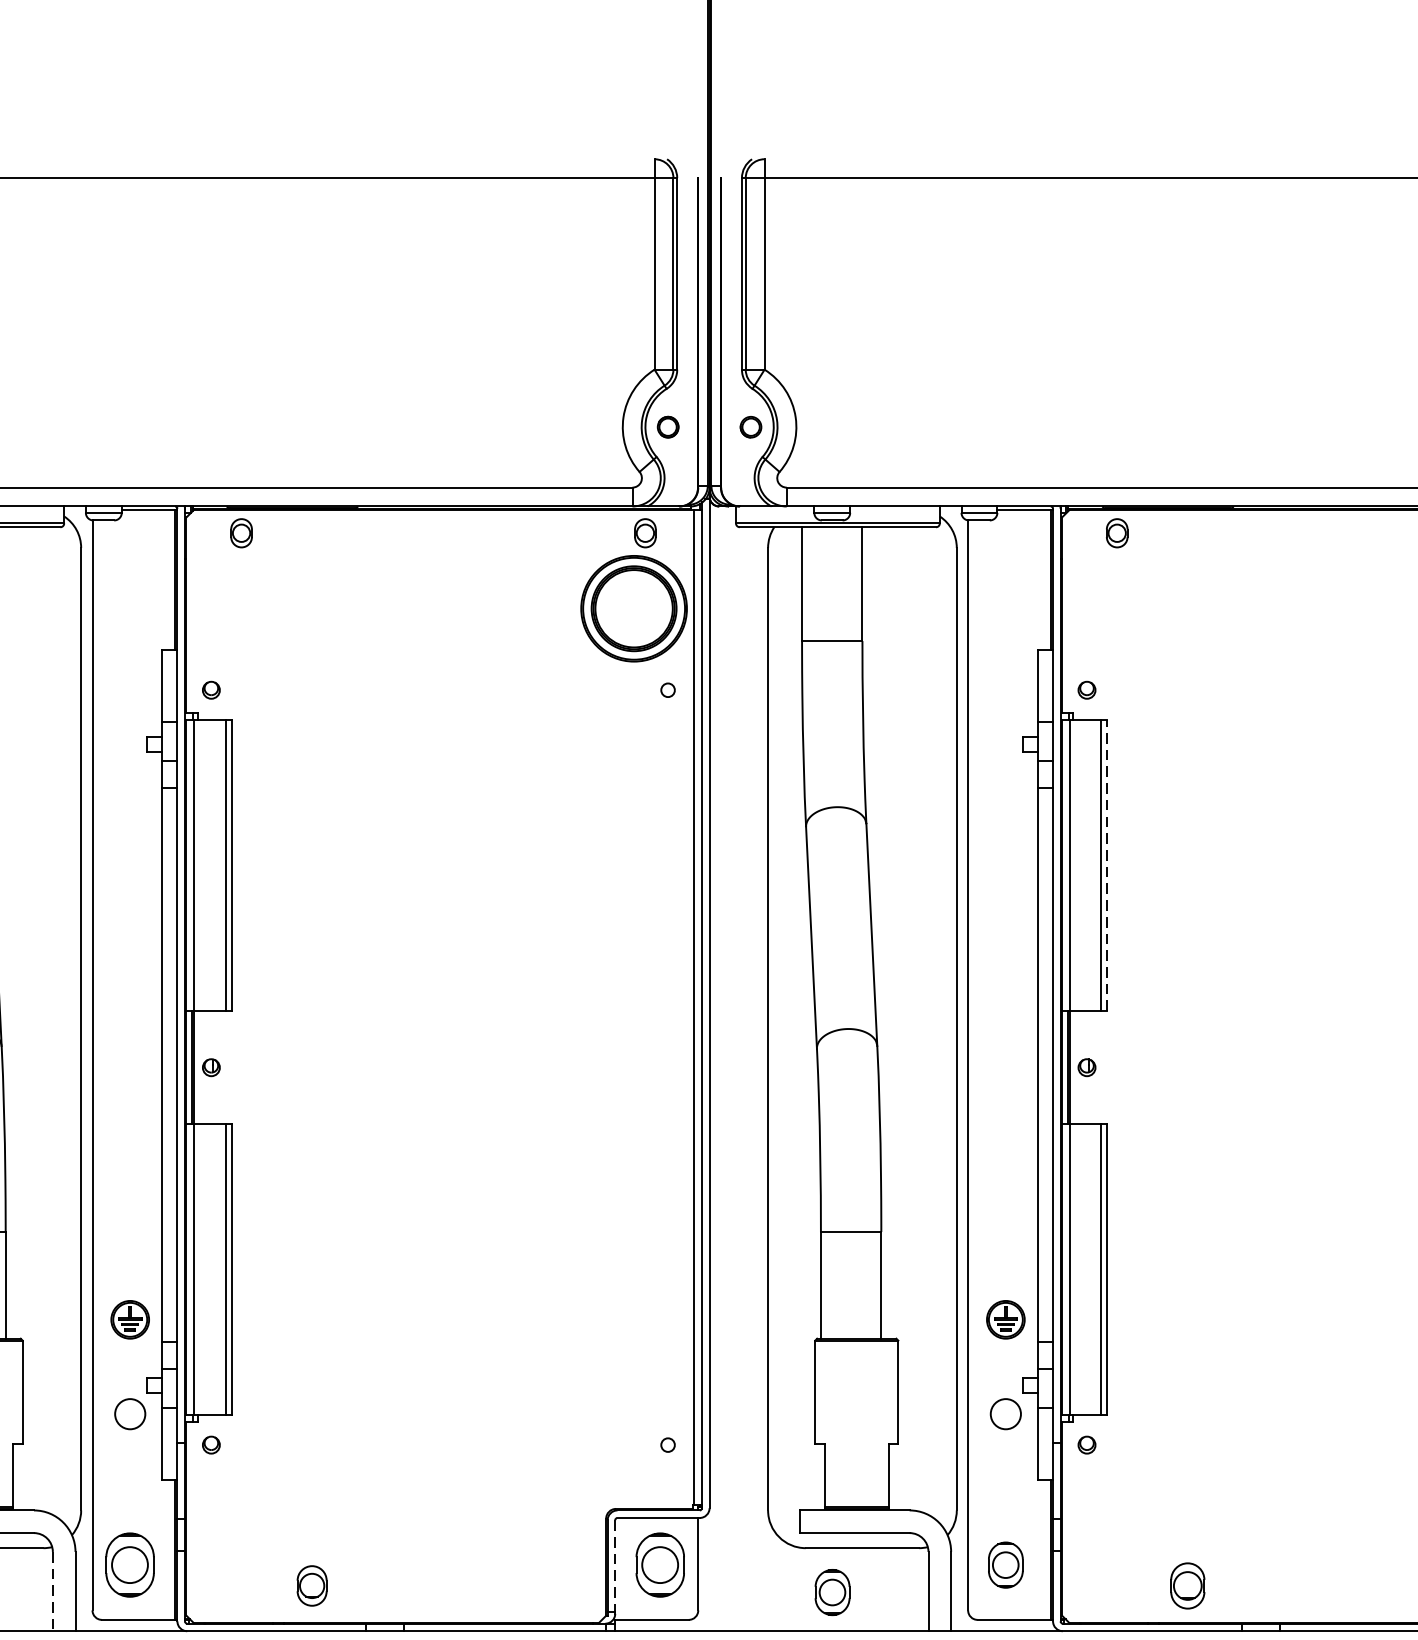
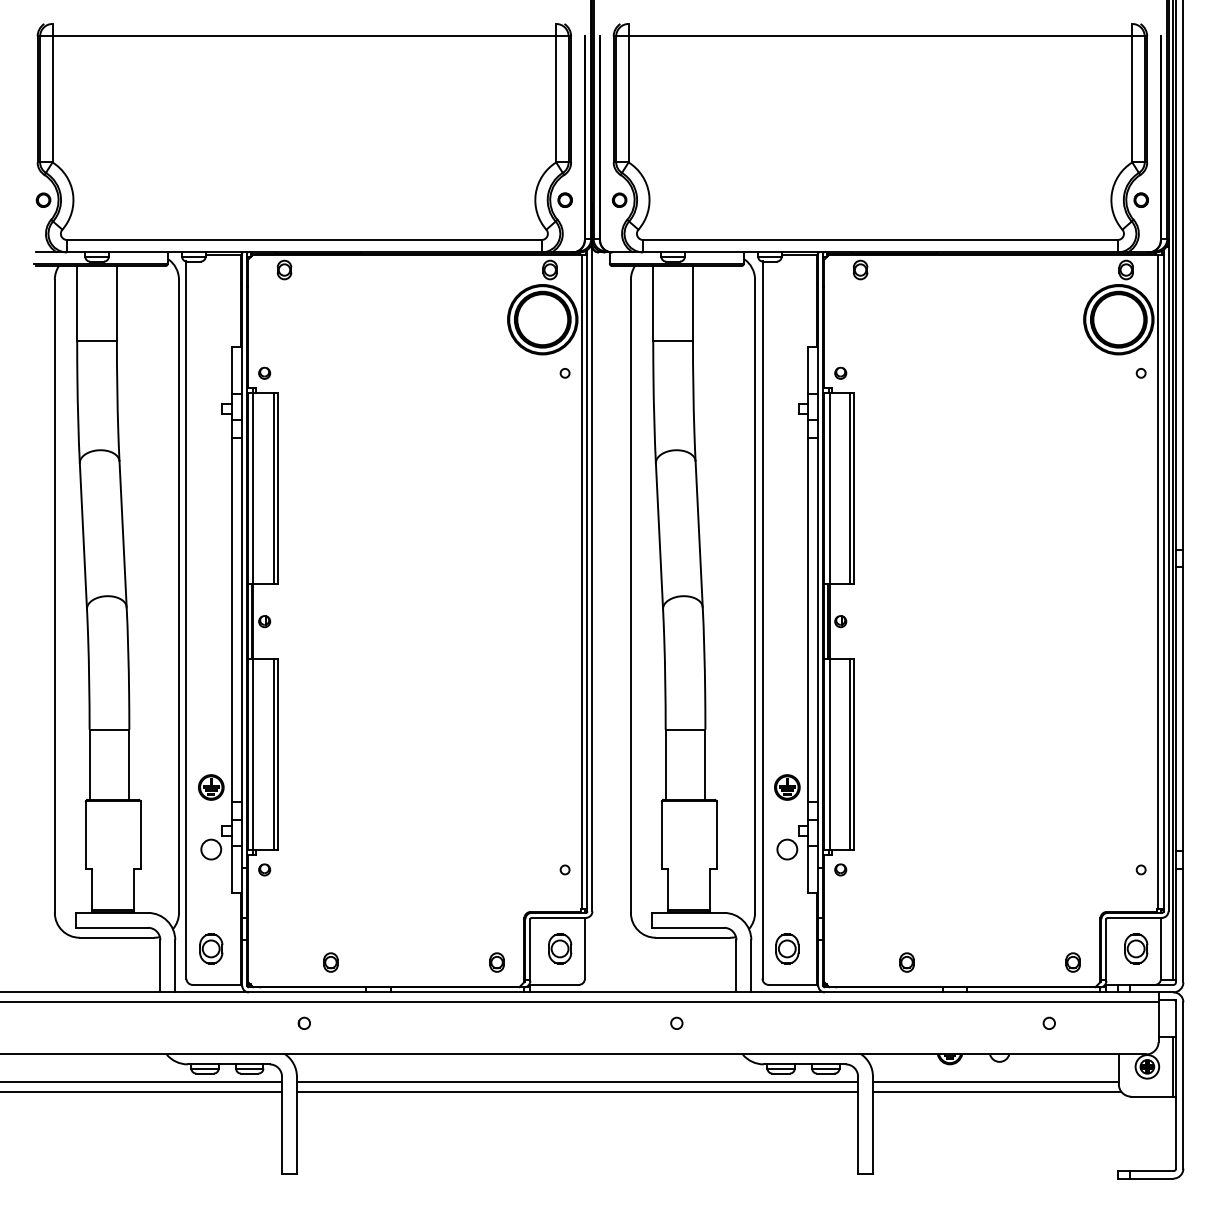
line: (1107, 865) -> (854, 488), dashed -> solid
part: (130, 1564) -> (211, 948), size x0.71
part: (661, 1564) -> (560, 948), size x0.71
line: (615, 1567) -> (530, 950), dashed -> solid
part: (311, 1585) -> (330, 962), size x0.71
part: (563, 1585) -> (496, 962), added
part: (1186, 1585) -> (906, 962), size x0.62
line: (53, 1591) -> (160, 966), dashed -> solid
part: (832, 1591) -> (673, 966), removed

